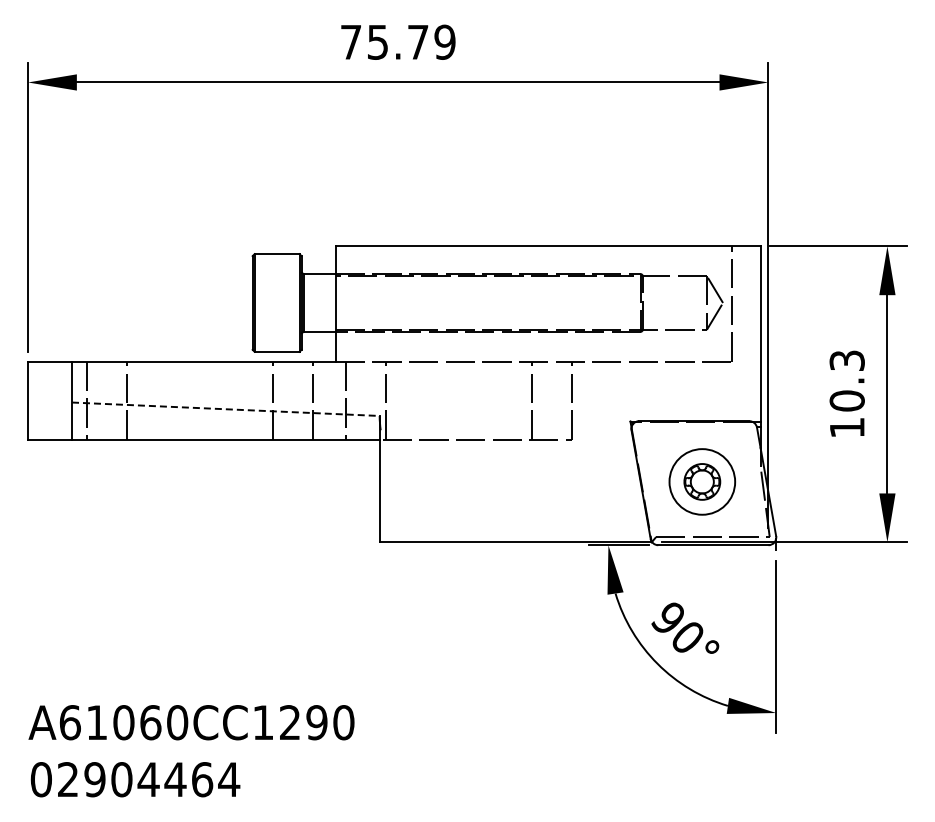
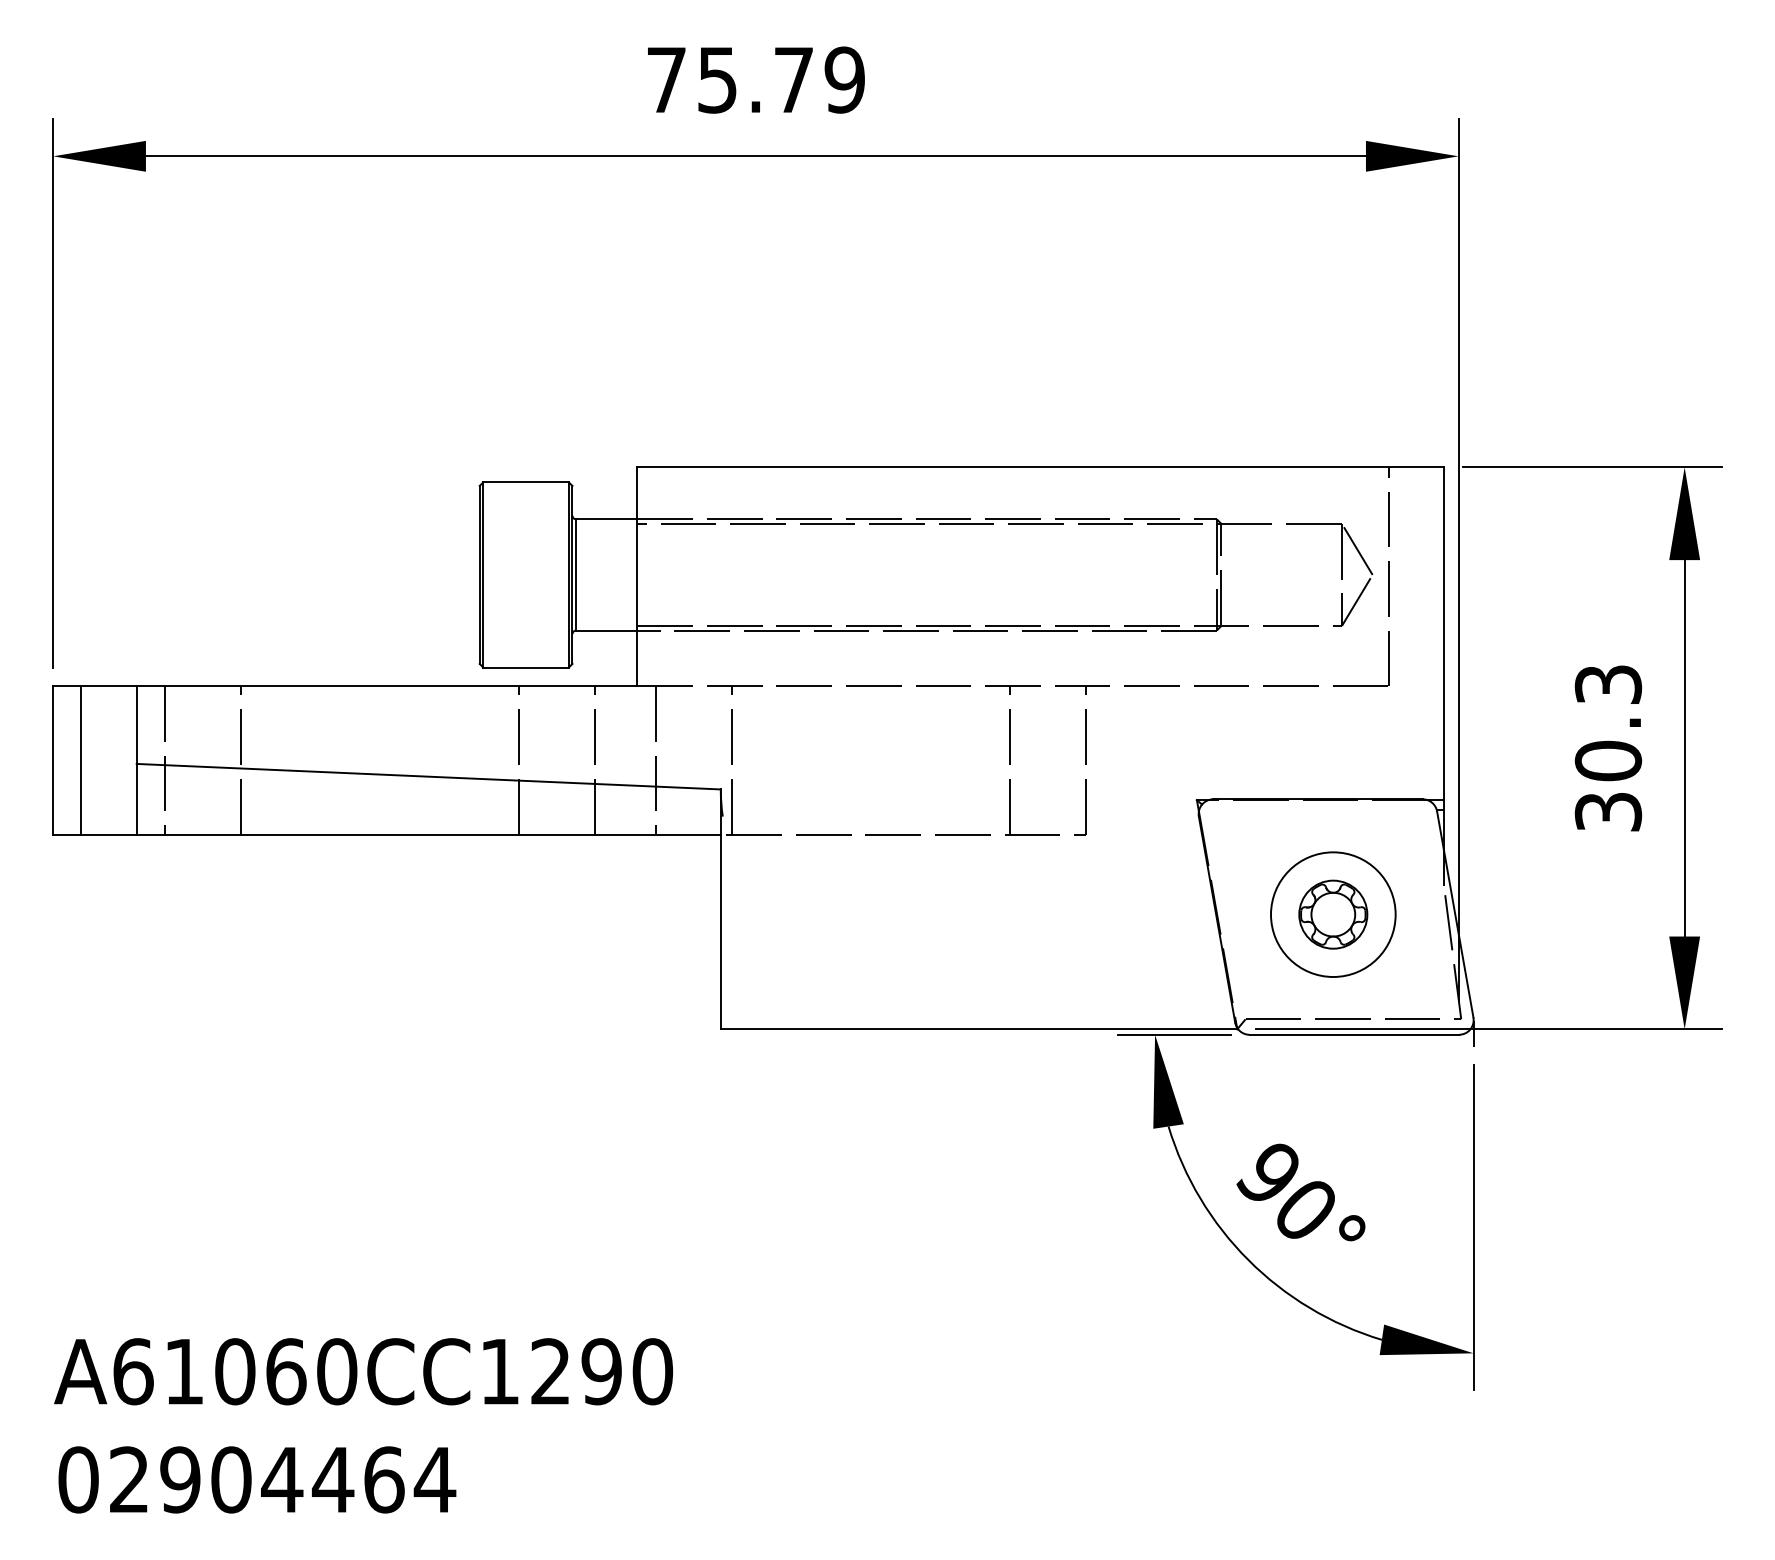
line: (42, 400) -> (80, 760), added
line: (225, 409) -> (428, 777), dashed -> solid
text: (846, 427) -> (1606, 811), 10.3 -> 30.3

